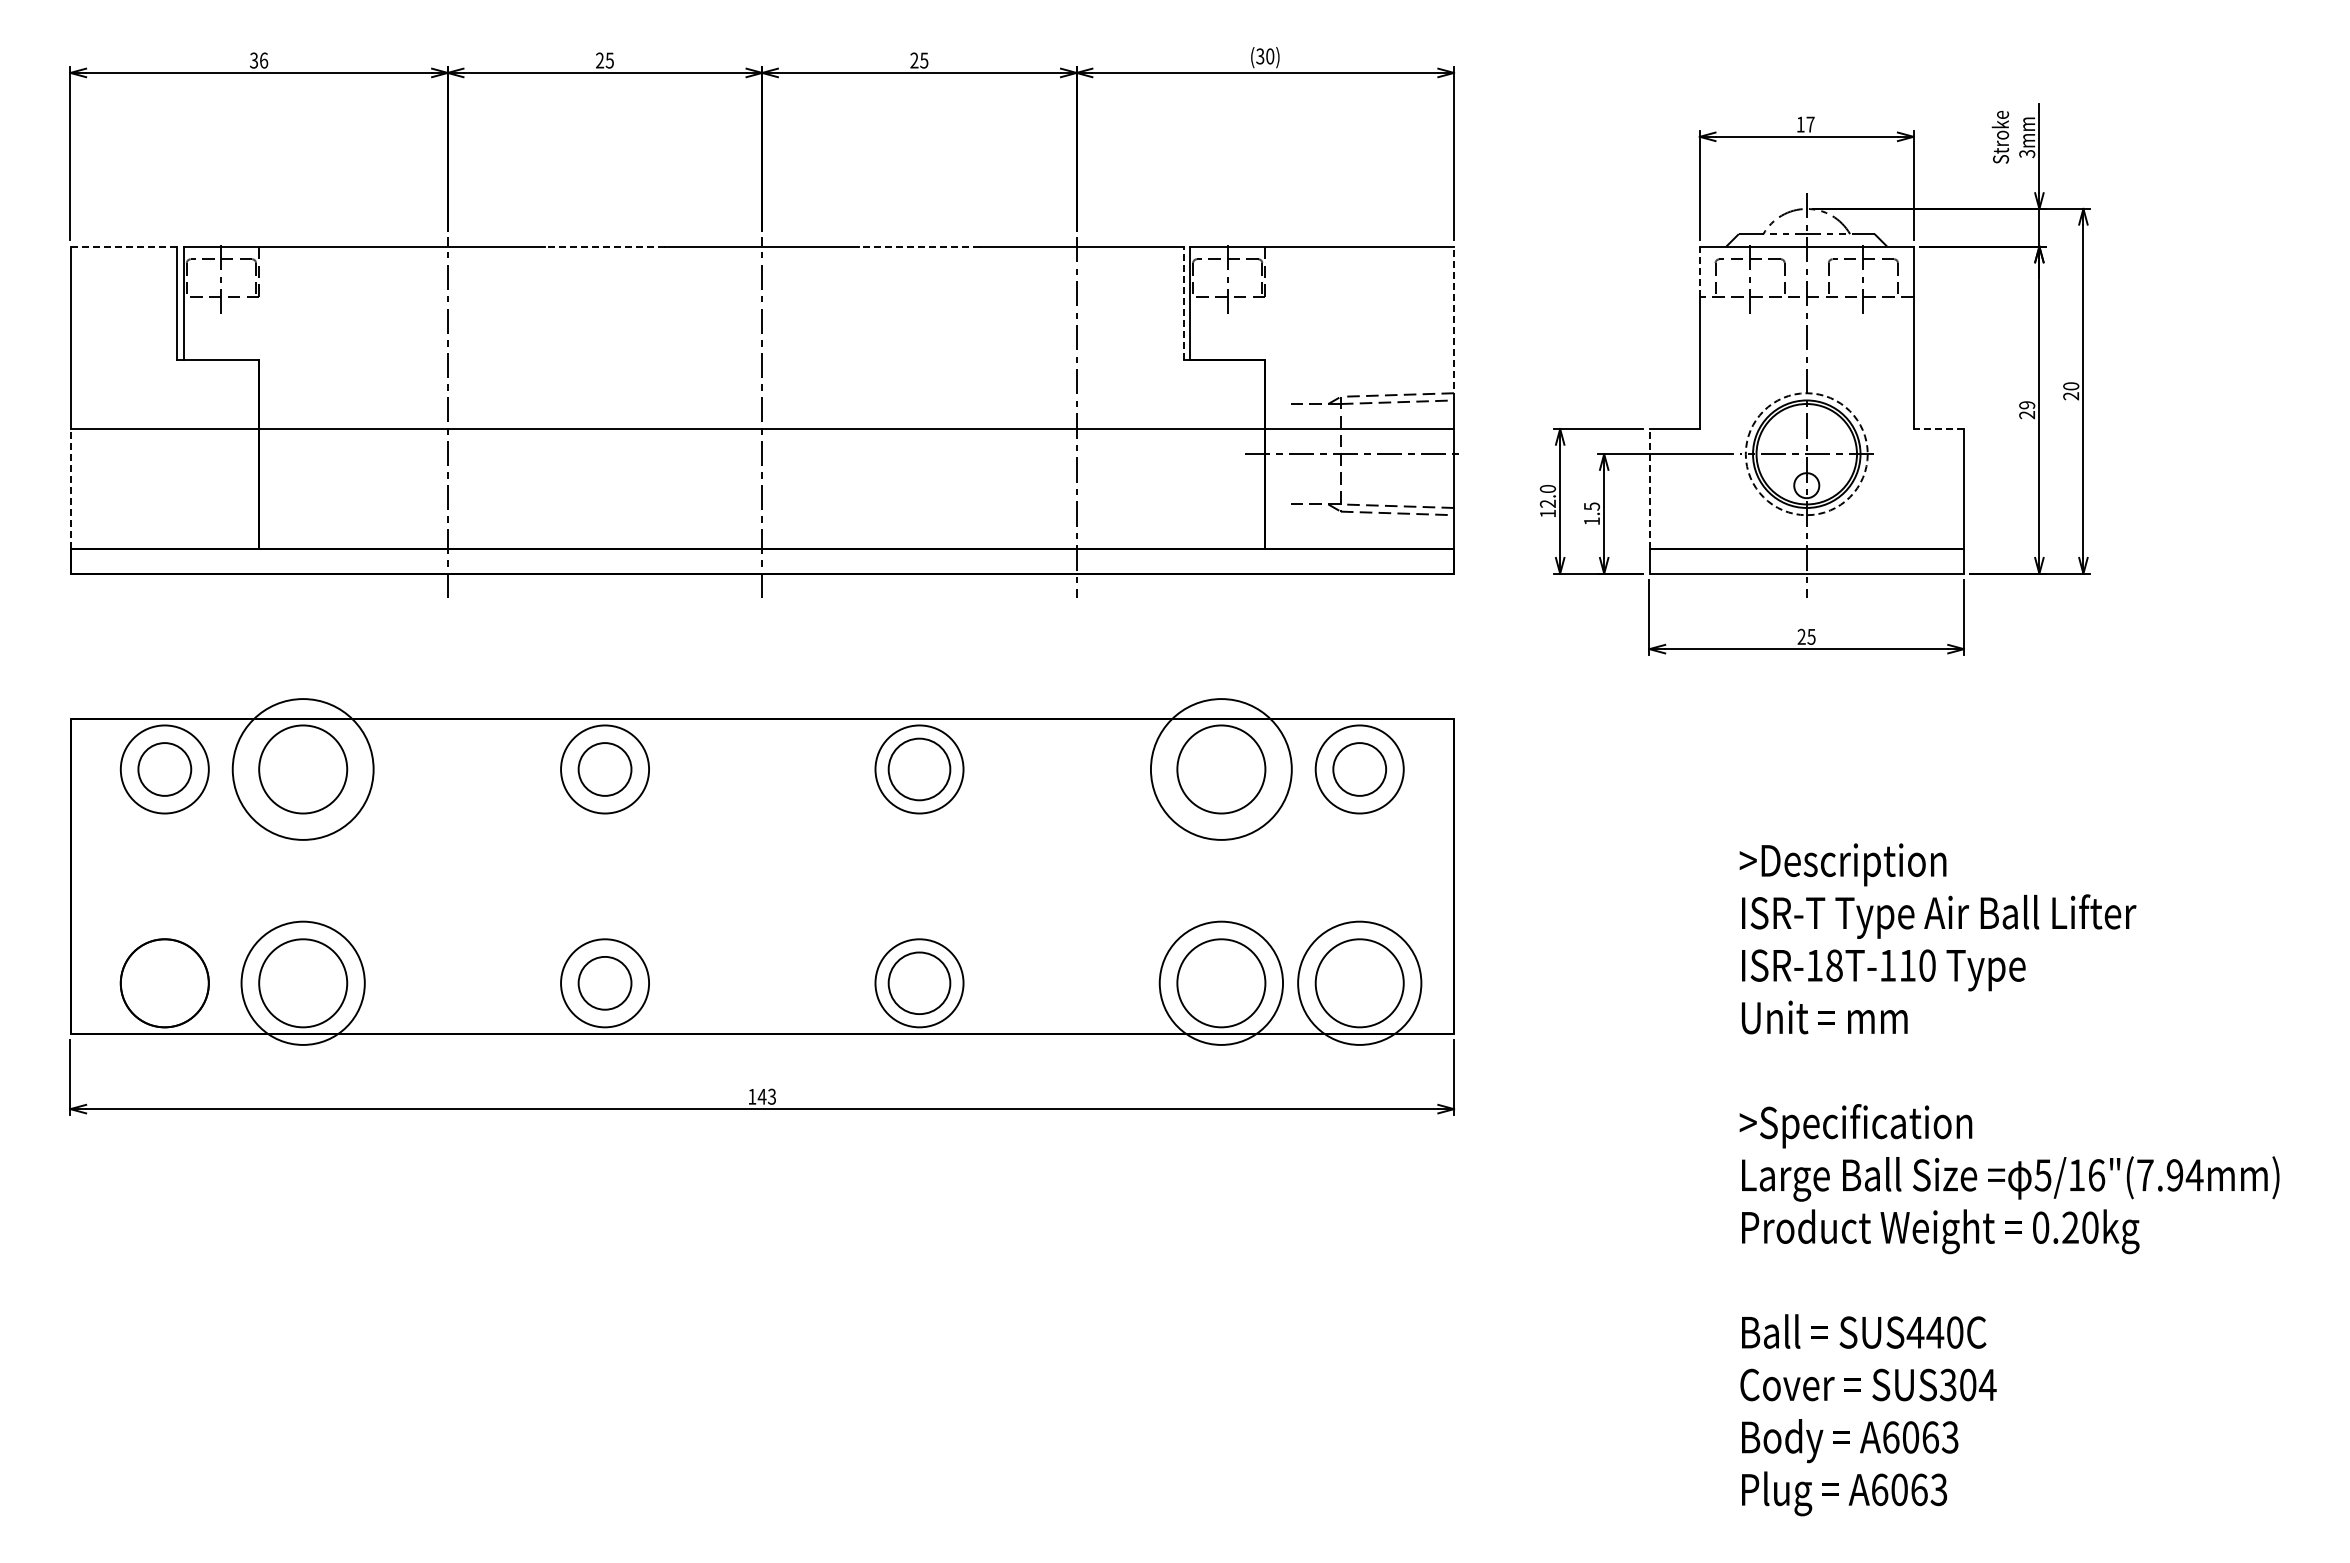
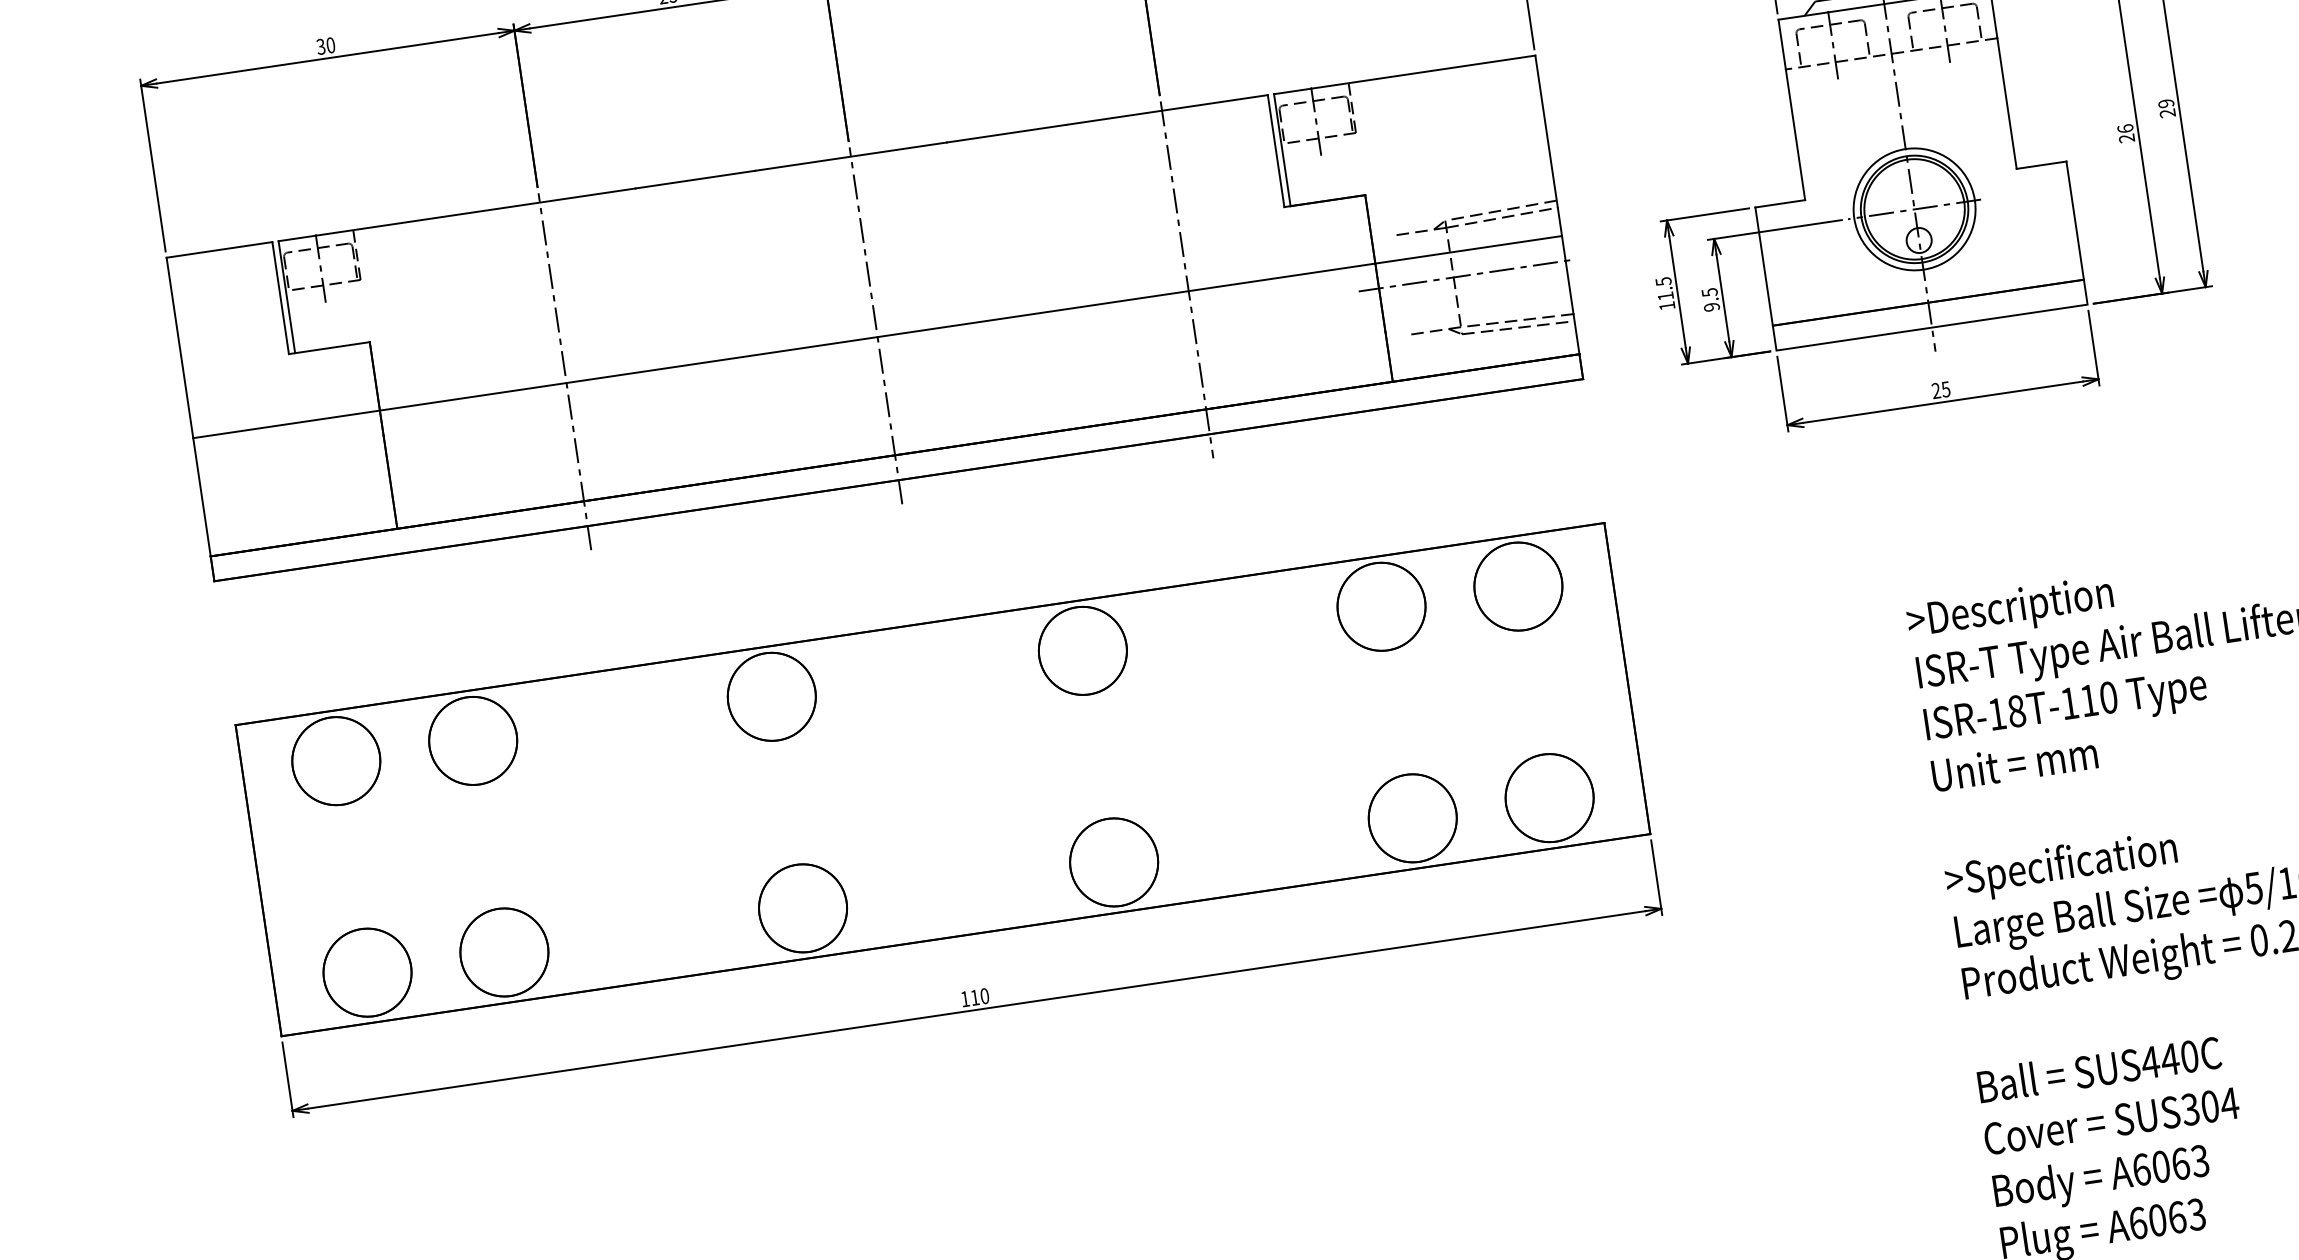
text: (264, 60) -> (331, 45), 36 -> 30
line: (123, 246) -> (219, 249), dashed -> solid
line: (604, 246) -> (694, 179), dashed -> solid
line: (919, 246) -> (1006, 133), dashed -> solid
line: (1699, 271) -> (1781, 44), dashed -> solid
line: (1183, 303) -> (1275, 151), dashed -> solid
line: (1454, 323) -> (1546, 131), dashed -> solid
text: (2071, 386) -> (2166, 103), 20 -> 29
text: (2027, 405) -> (2125, 128), 29 -> 26
line: (1938, 429) -> (2041, 165), dashed -> solid
circle: (1806, 454) -> (1914, 209), dashed -> solid
line: (70, 488) -> (201, 496), dashed -> solid
line: (1649, 488) -> (1764, 266), dashed -> solid
text: (1547, 496) -> (1664, 289), 12.0 -> 11.5
text: (1591, 521) -> (1711, 307), 1.5 -> 9.5
circle: (164, 769) -> (335, 761), size x1.67
circle: (303, 769) -> (473, 740), size x0.62
circle: (605, 769) -> (772, 696), size x1.67
circle: (919, 769) -> (1082, 650), size x1.43
circle: (1221, 769) -> (1381, 606), size x0.62
circle: (1359, 769) -> (1518, 586), size x1.67
circle: (303, 983) -> (504, 952), size x0.71
circle: (605, 983) -> (803, 908), size x1.67
circle: (919, 983) -> (1114, 862), size x1.43
circle: (1221, 983) -> (1412, 818), size x0.71
circle: (1359, 983) -> (1549, 798), size x0.71
text: (766, 1096) -> (979, 996), 143 -> 110

